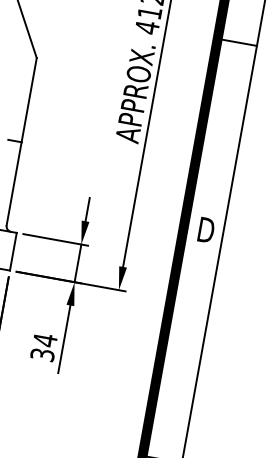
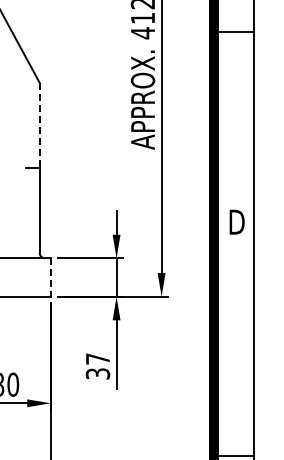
line: (29, 100) -> (39, 125), solid -> dashed
line: (12, 252) -> (50, 278), solid -> dashed
text: (44, 340) -> (97, 359), 34 -> 37

